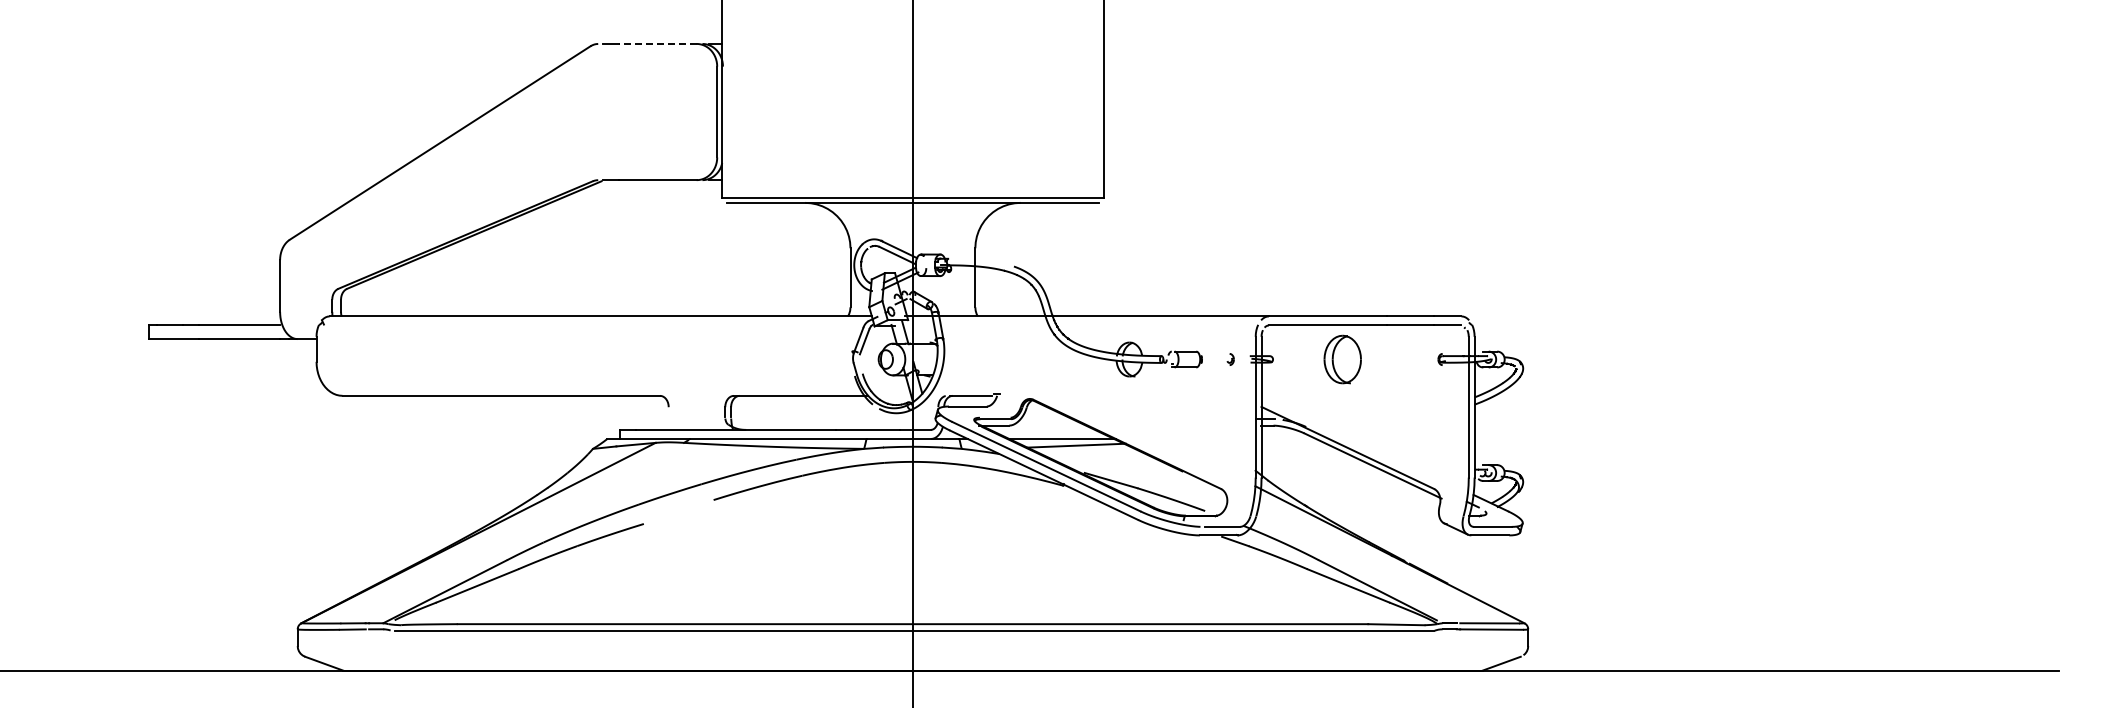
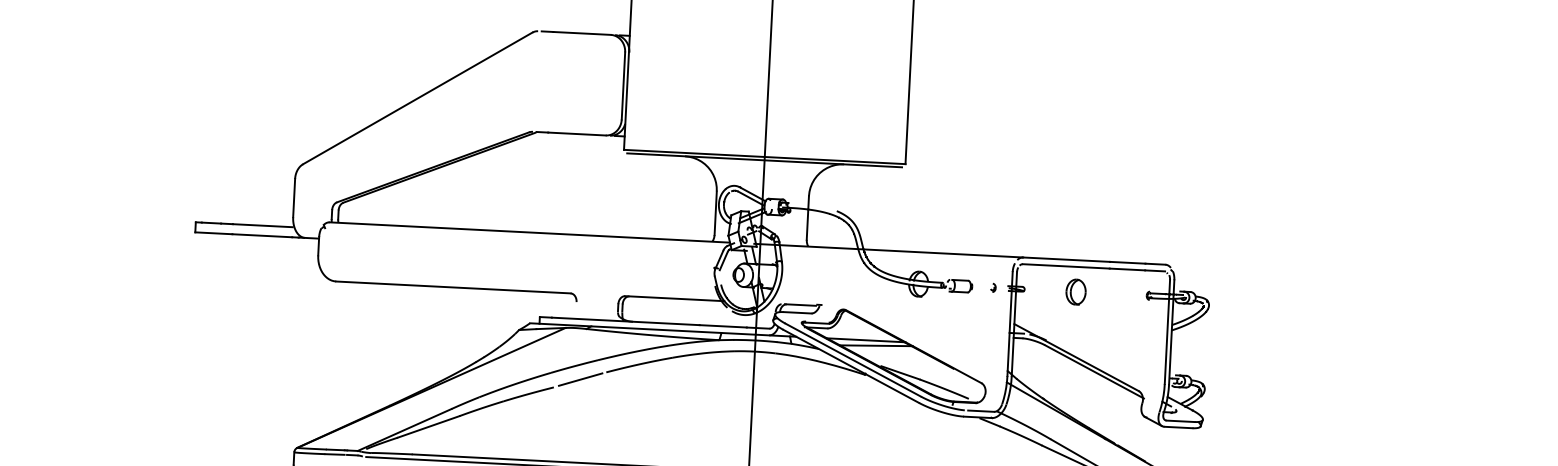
line: (657, 43) -> (581, 33), dashed -> solid
part: (1342, 359) -> (1075, 292), size x0.71
line: (679, 511) -> (580, 379), added

